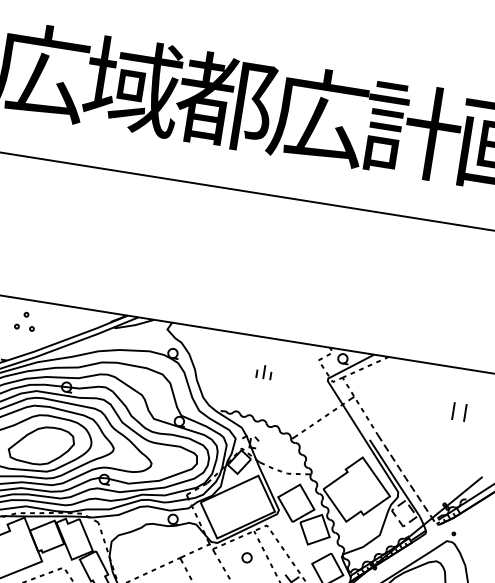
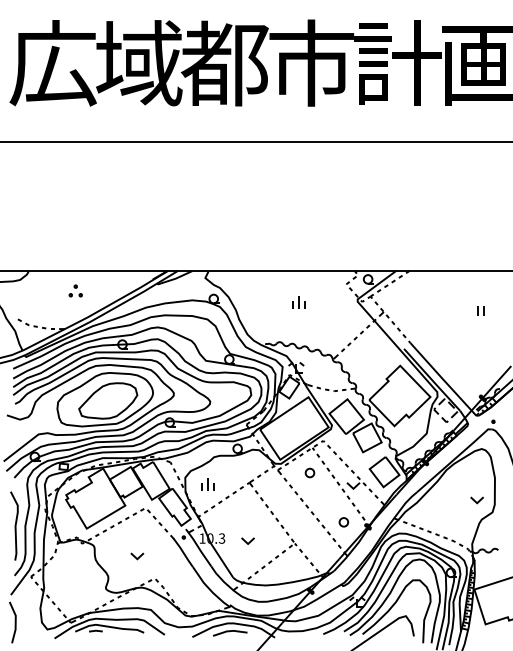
text: (318, 114) -> (311, 62), 広 -> 市
part: (25, 320) -> (75, 290), size x0.71
part: (458, 411) -> (480, 310), size x0.62
line: (408, 480) -> (444, 380), dashed -> solid
part: (134, 552) -> (207, 484), added

